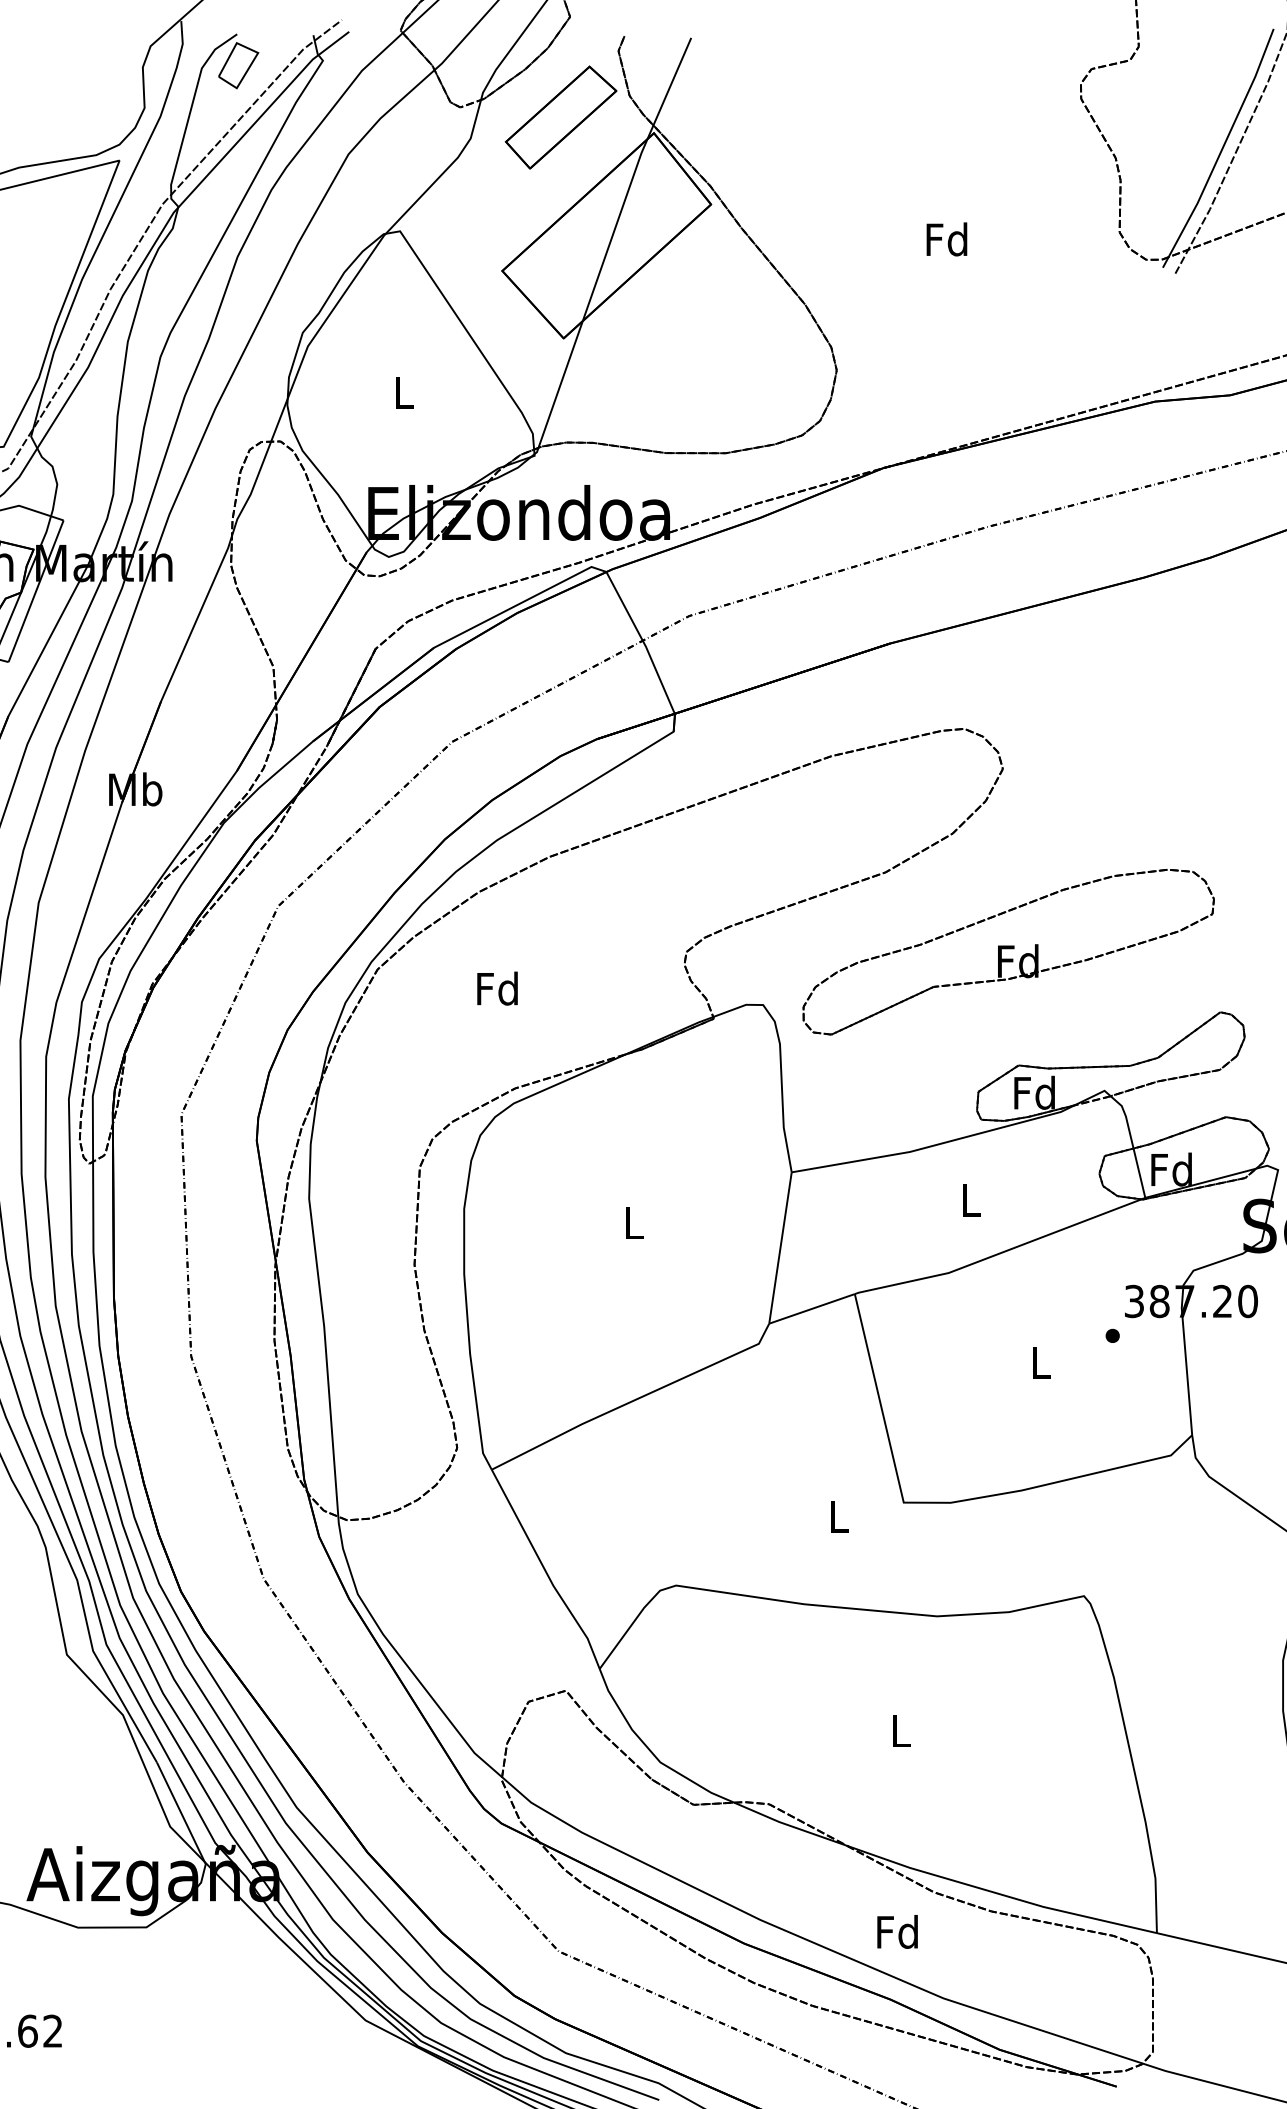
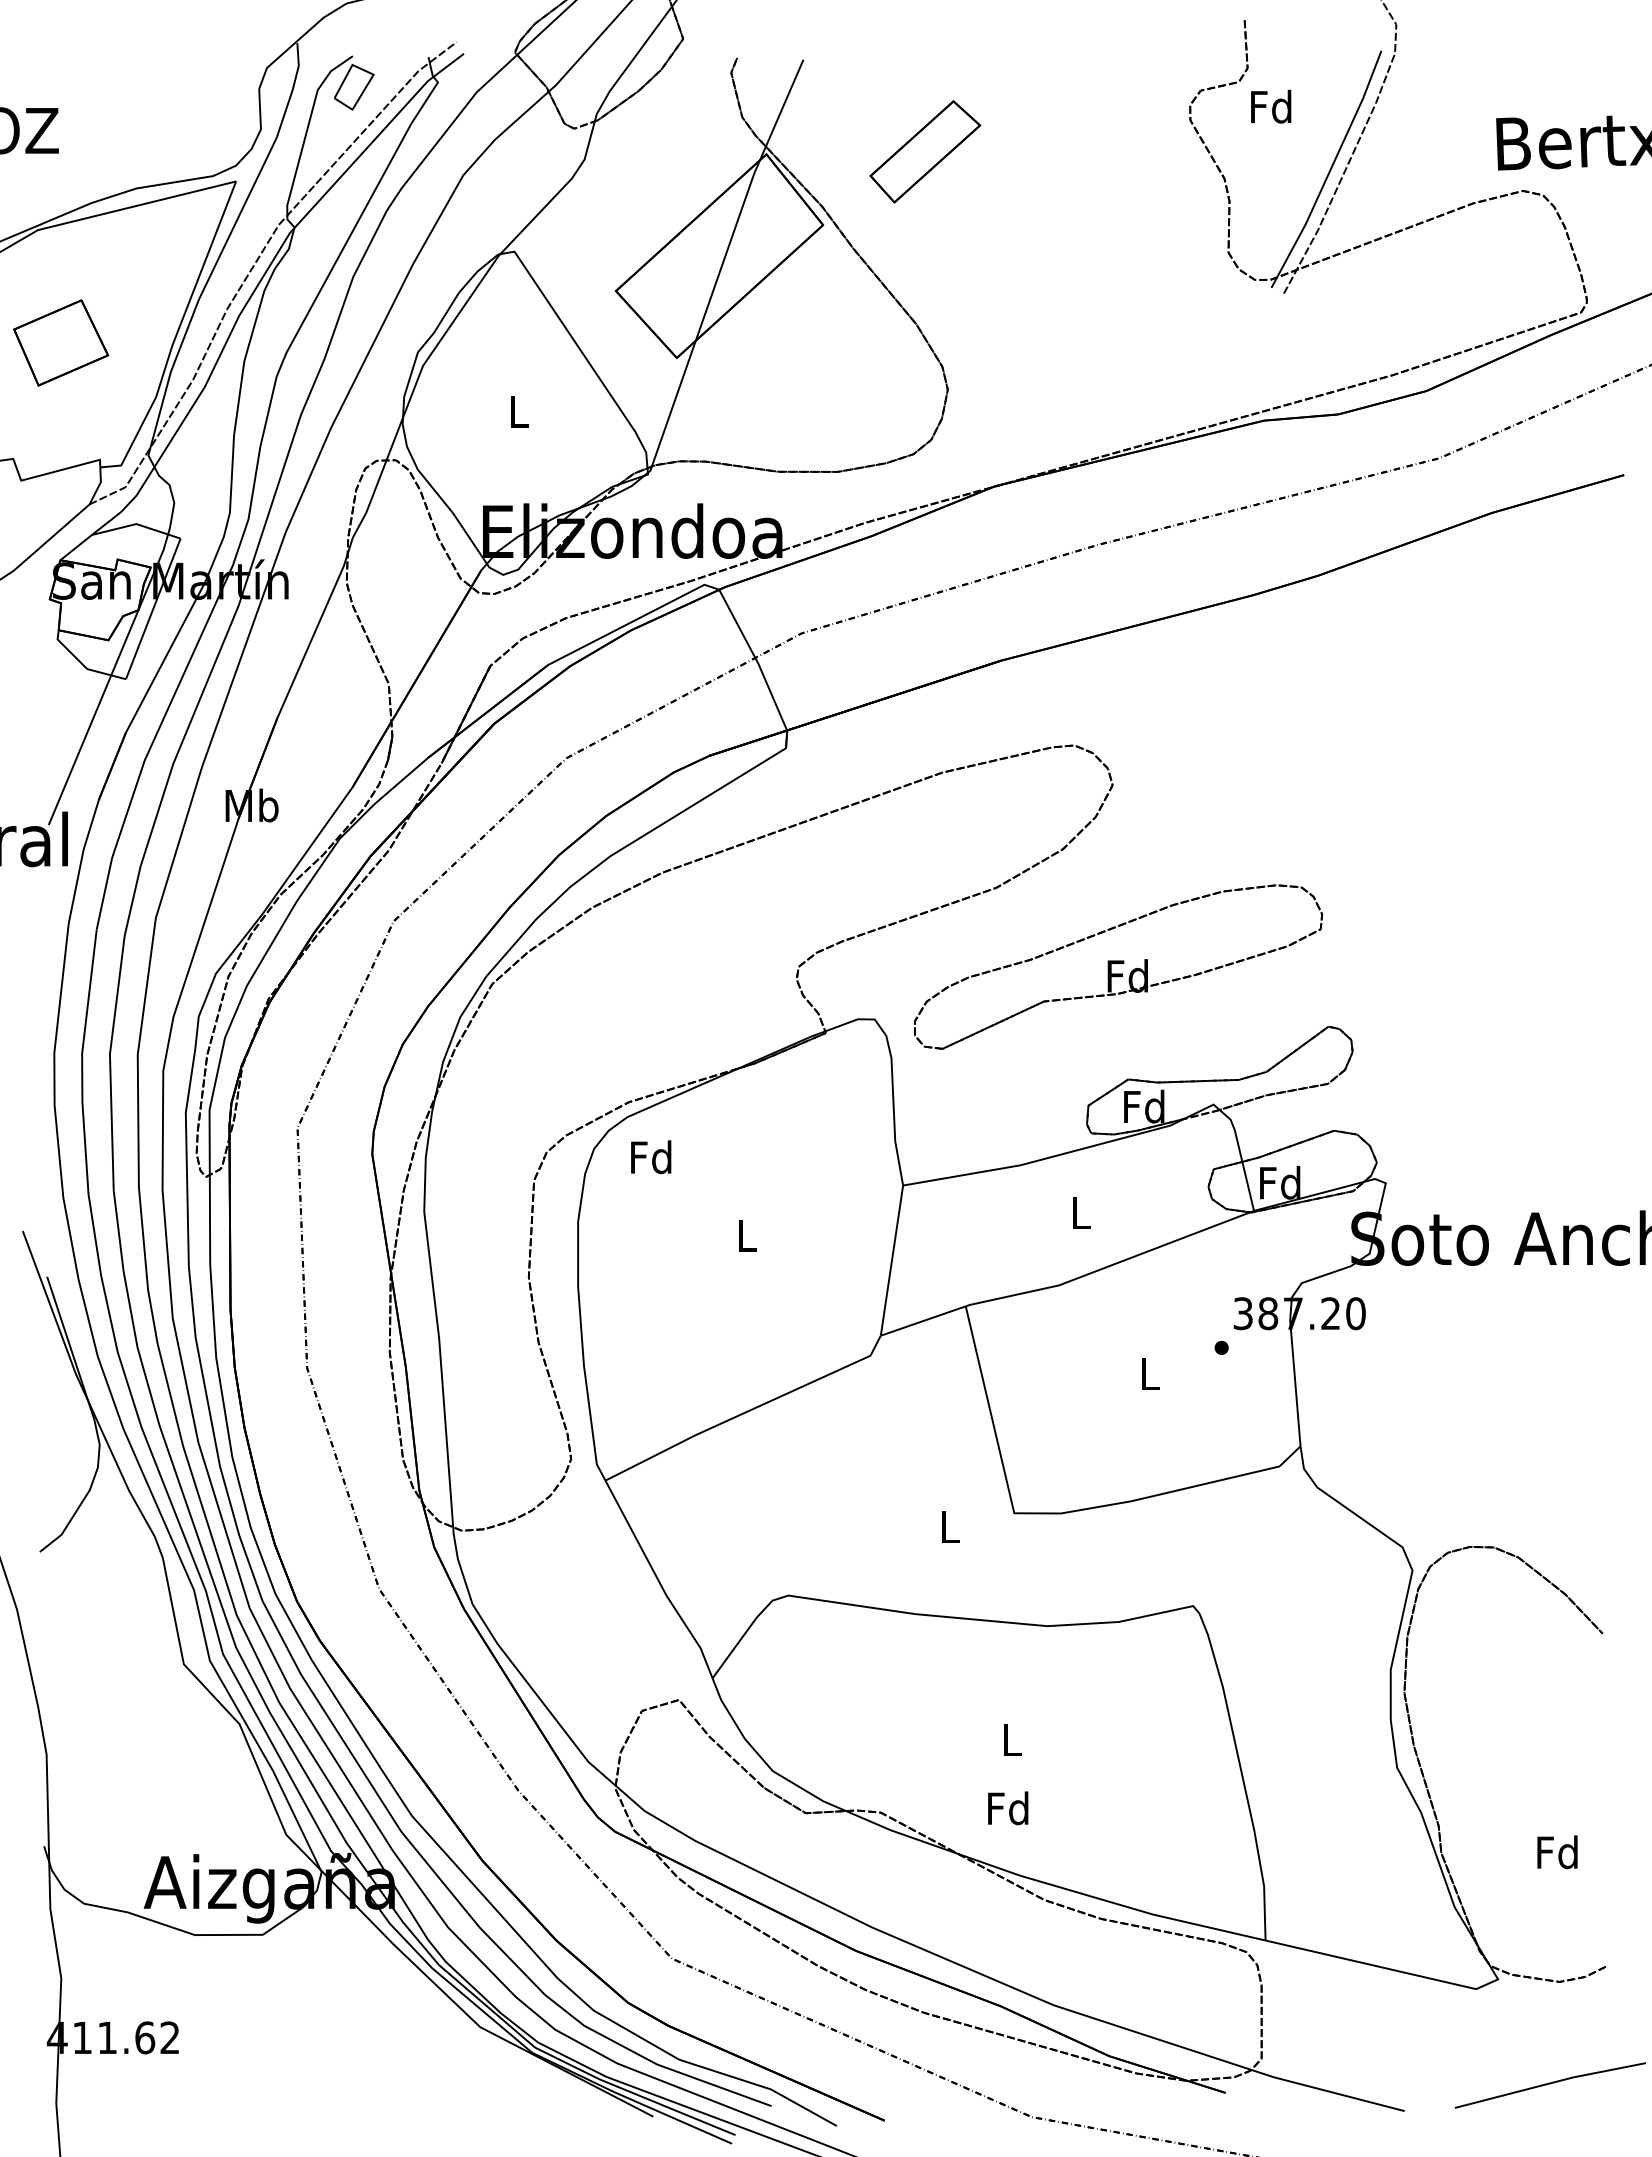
part: (561, 117) -> (925, 151), moved
text: (947, 239) -> (1271, 106), moved
text: (497, 988) -> (651, 1157), moved
text: (897, 1932) -> (1008, 1808), moved

